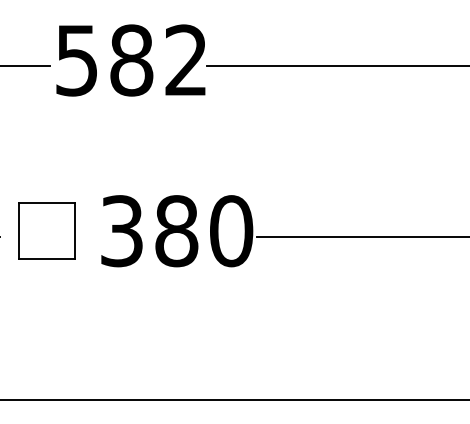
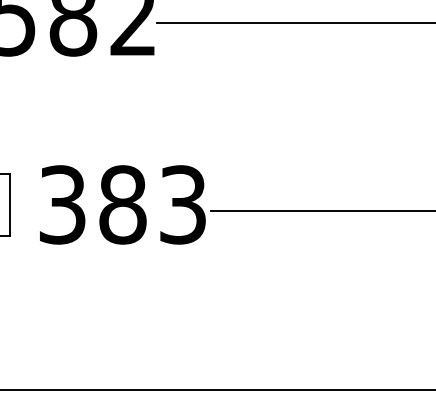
text: (231, 231) -> (183, 205), 380 -> 383

